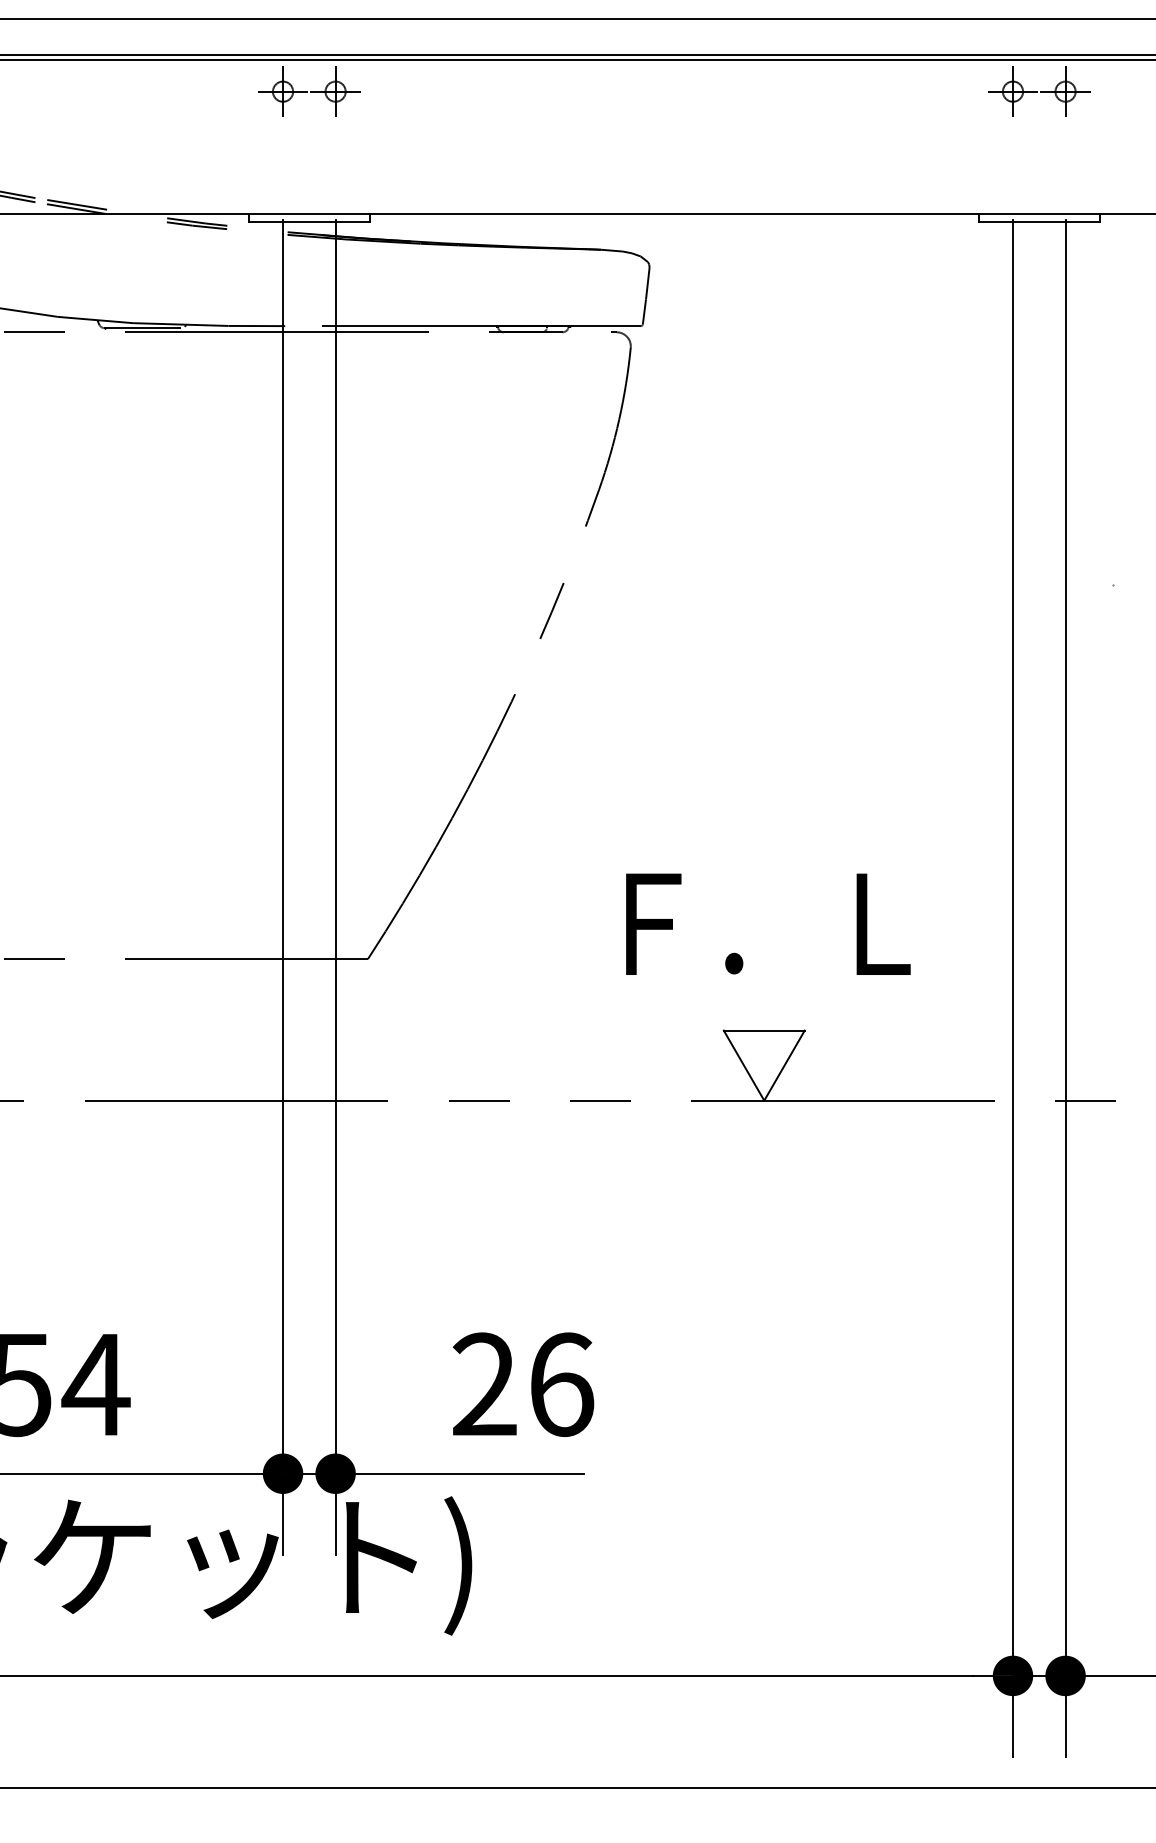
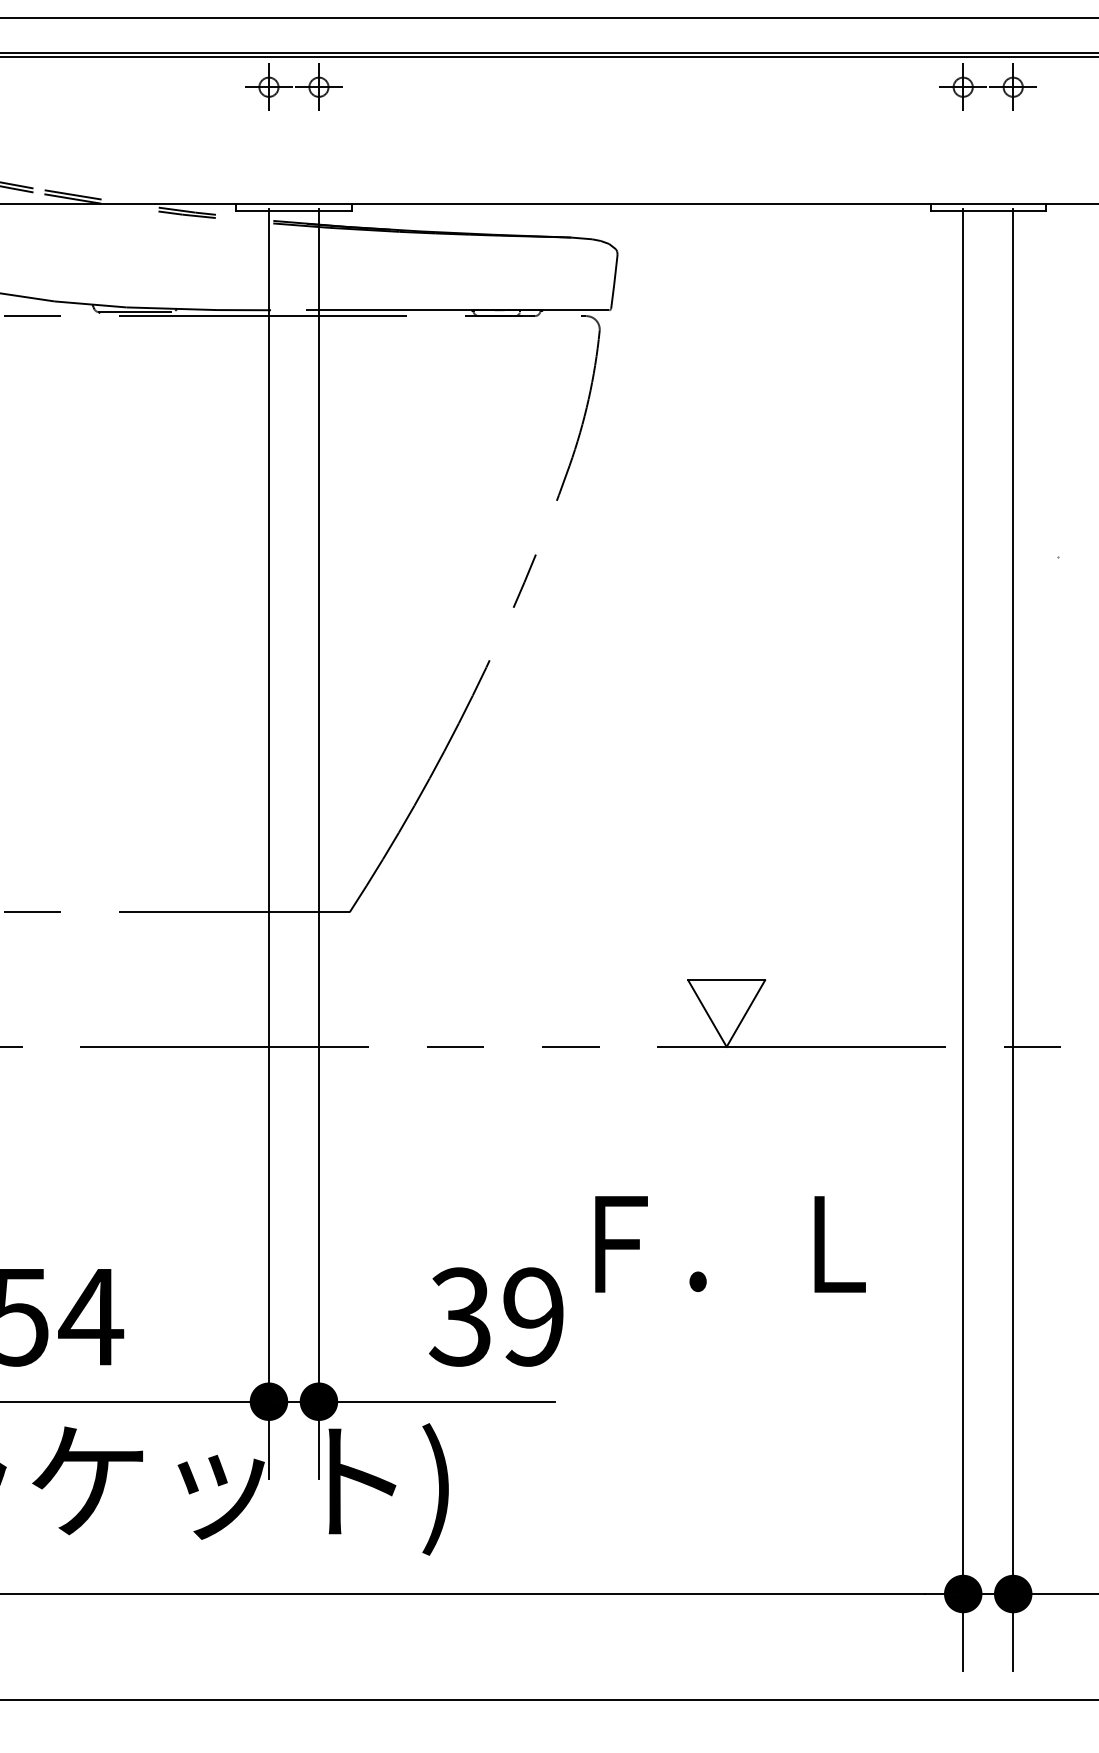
text: (768, 923) -> (730, 1243), moved
text: (522, 1384) -> (496, 1316), 26 -> 39

